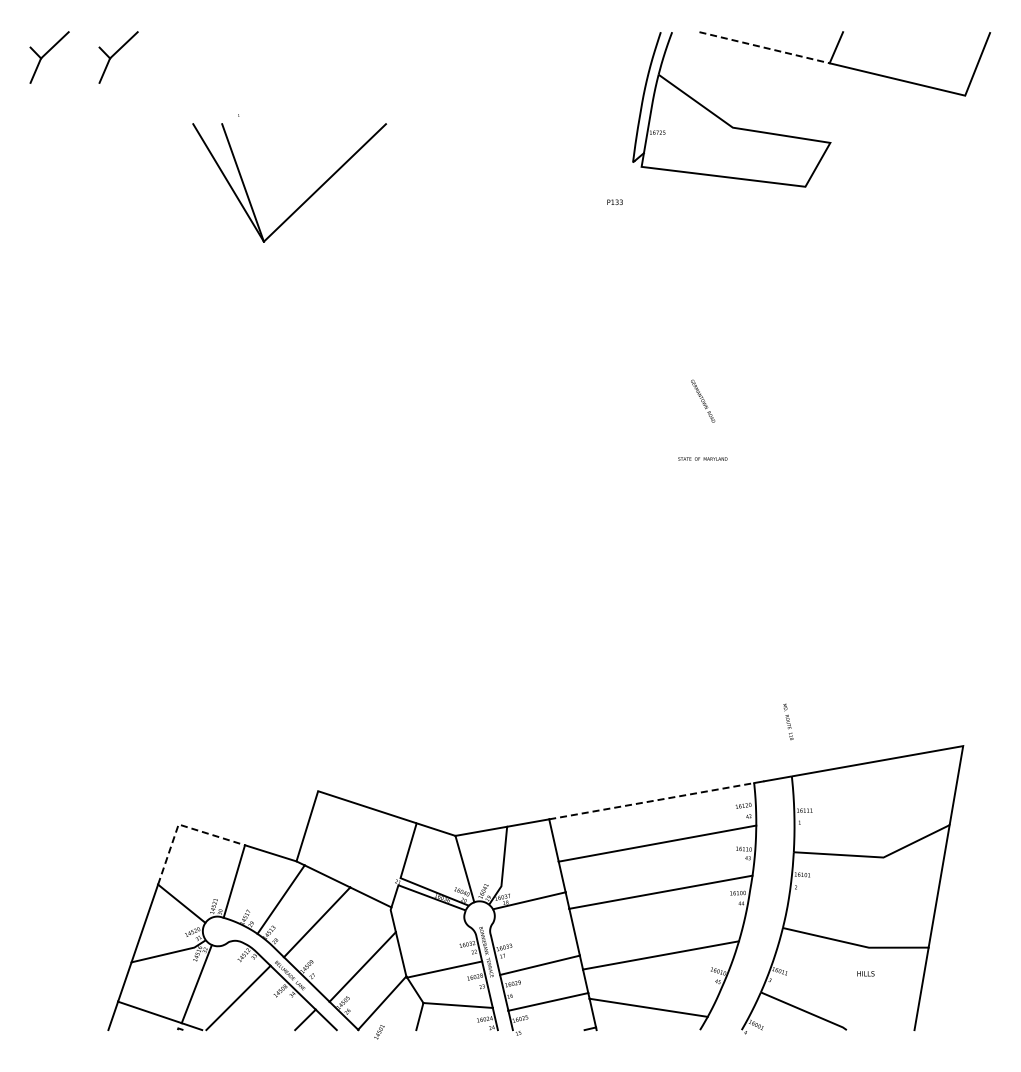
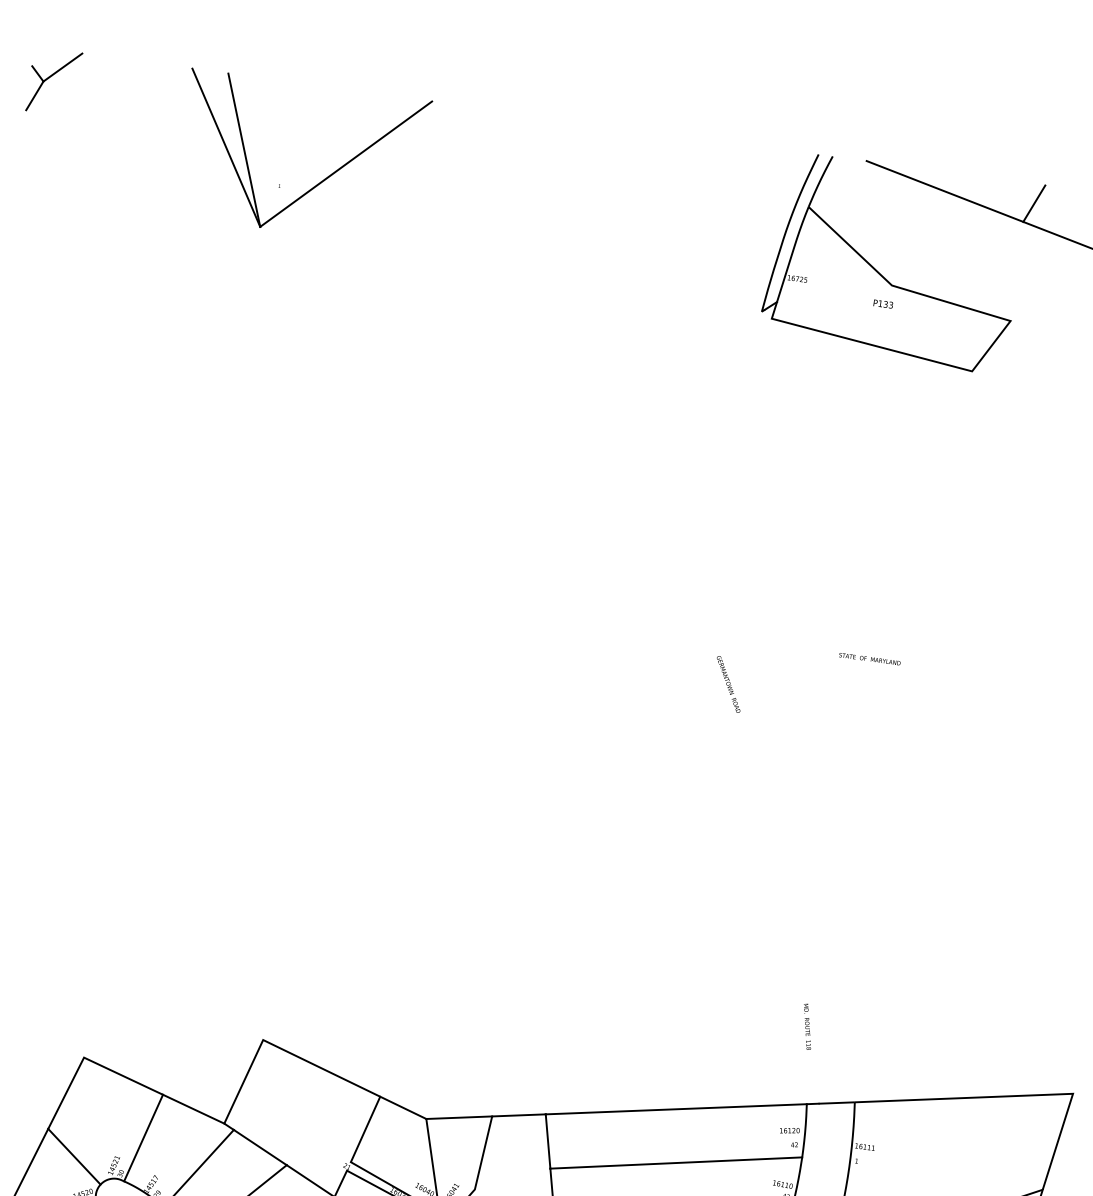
line: (764, 47) -> (944, 191), dashed -> solid
part: (118, 57) -> (139, 93), removed
part: (306, 199) -> (320, 181), moved
text: (614, 201) -> (882, 303), moved
text: (703, 400) -> (729, 683), moved
text: (702, 458) -> (869, 658), moved
text: (788, 721) -> (807, 1026), moved
line: (652, 801) -> (677, 1109), dashed -> solid
line: (181, 825) -> (87, 1059), dashed -> solid

